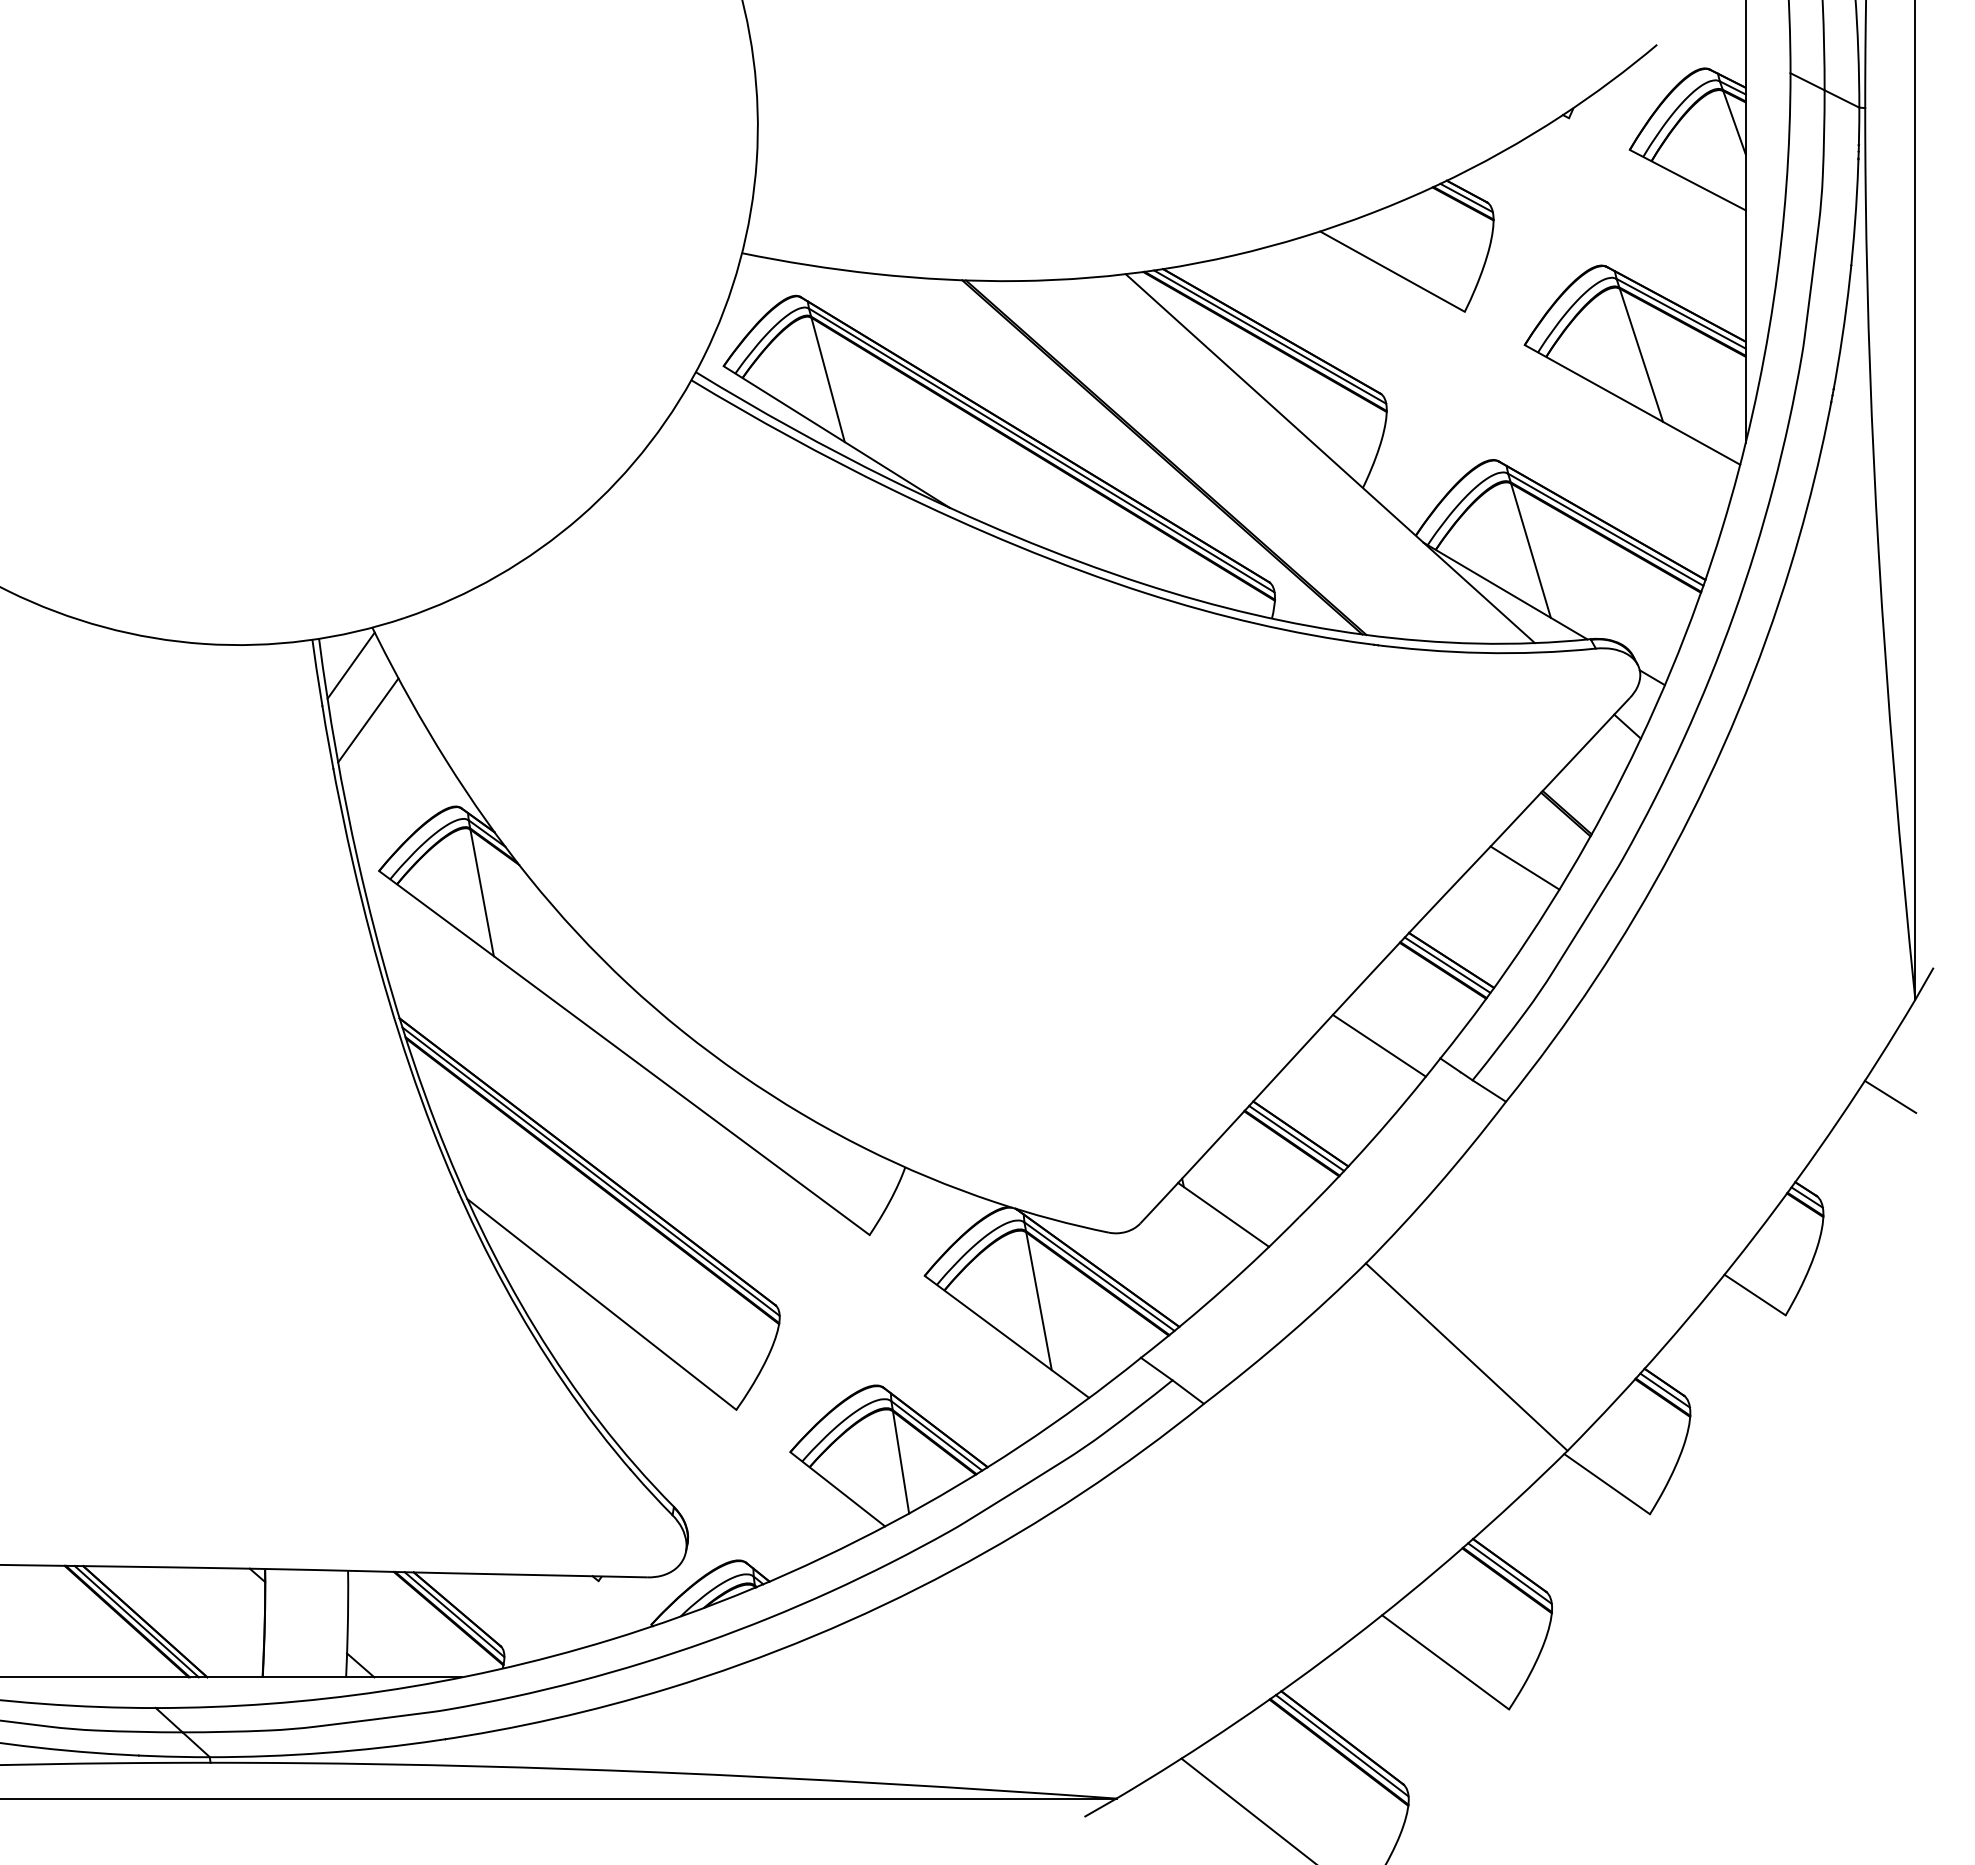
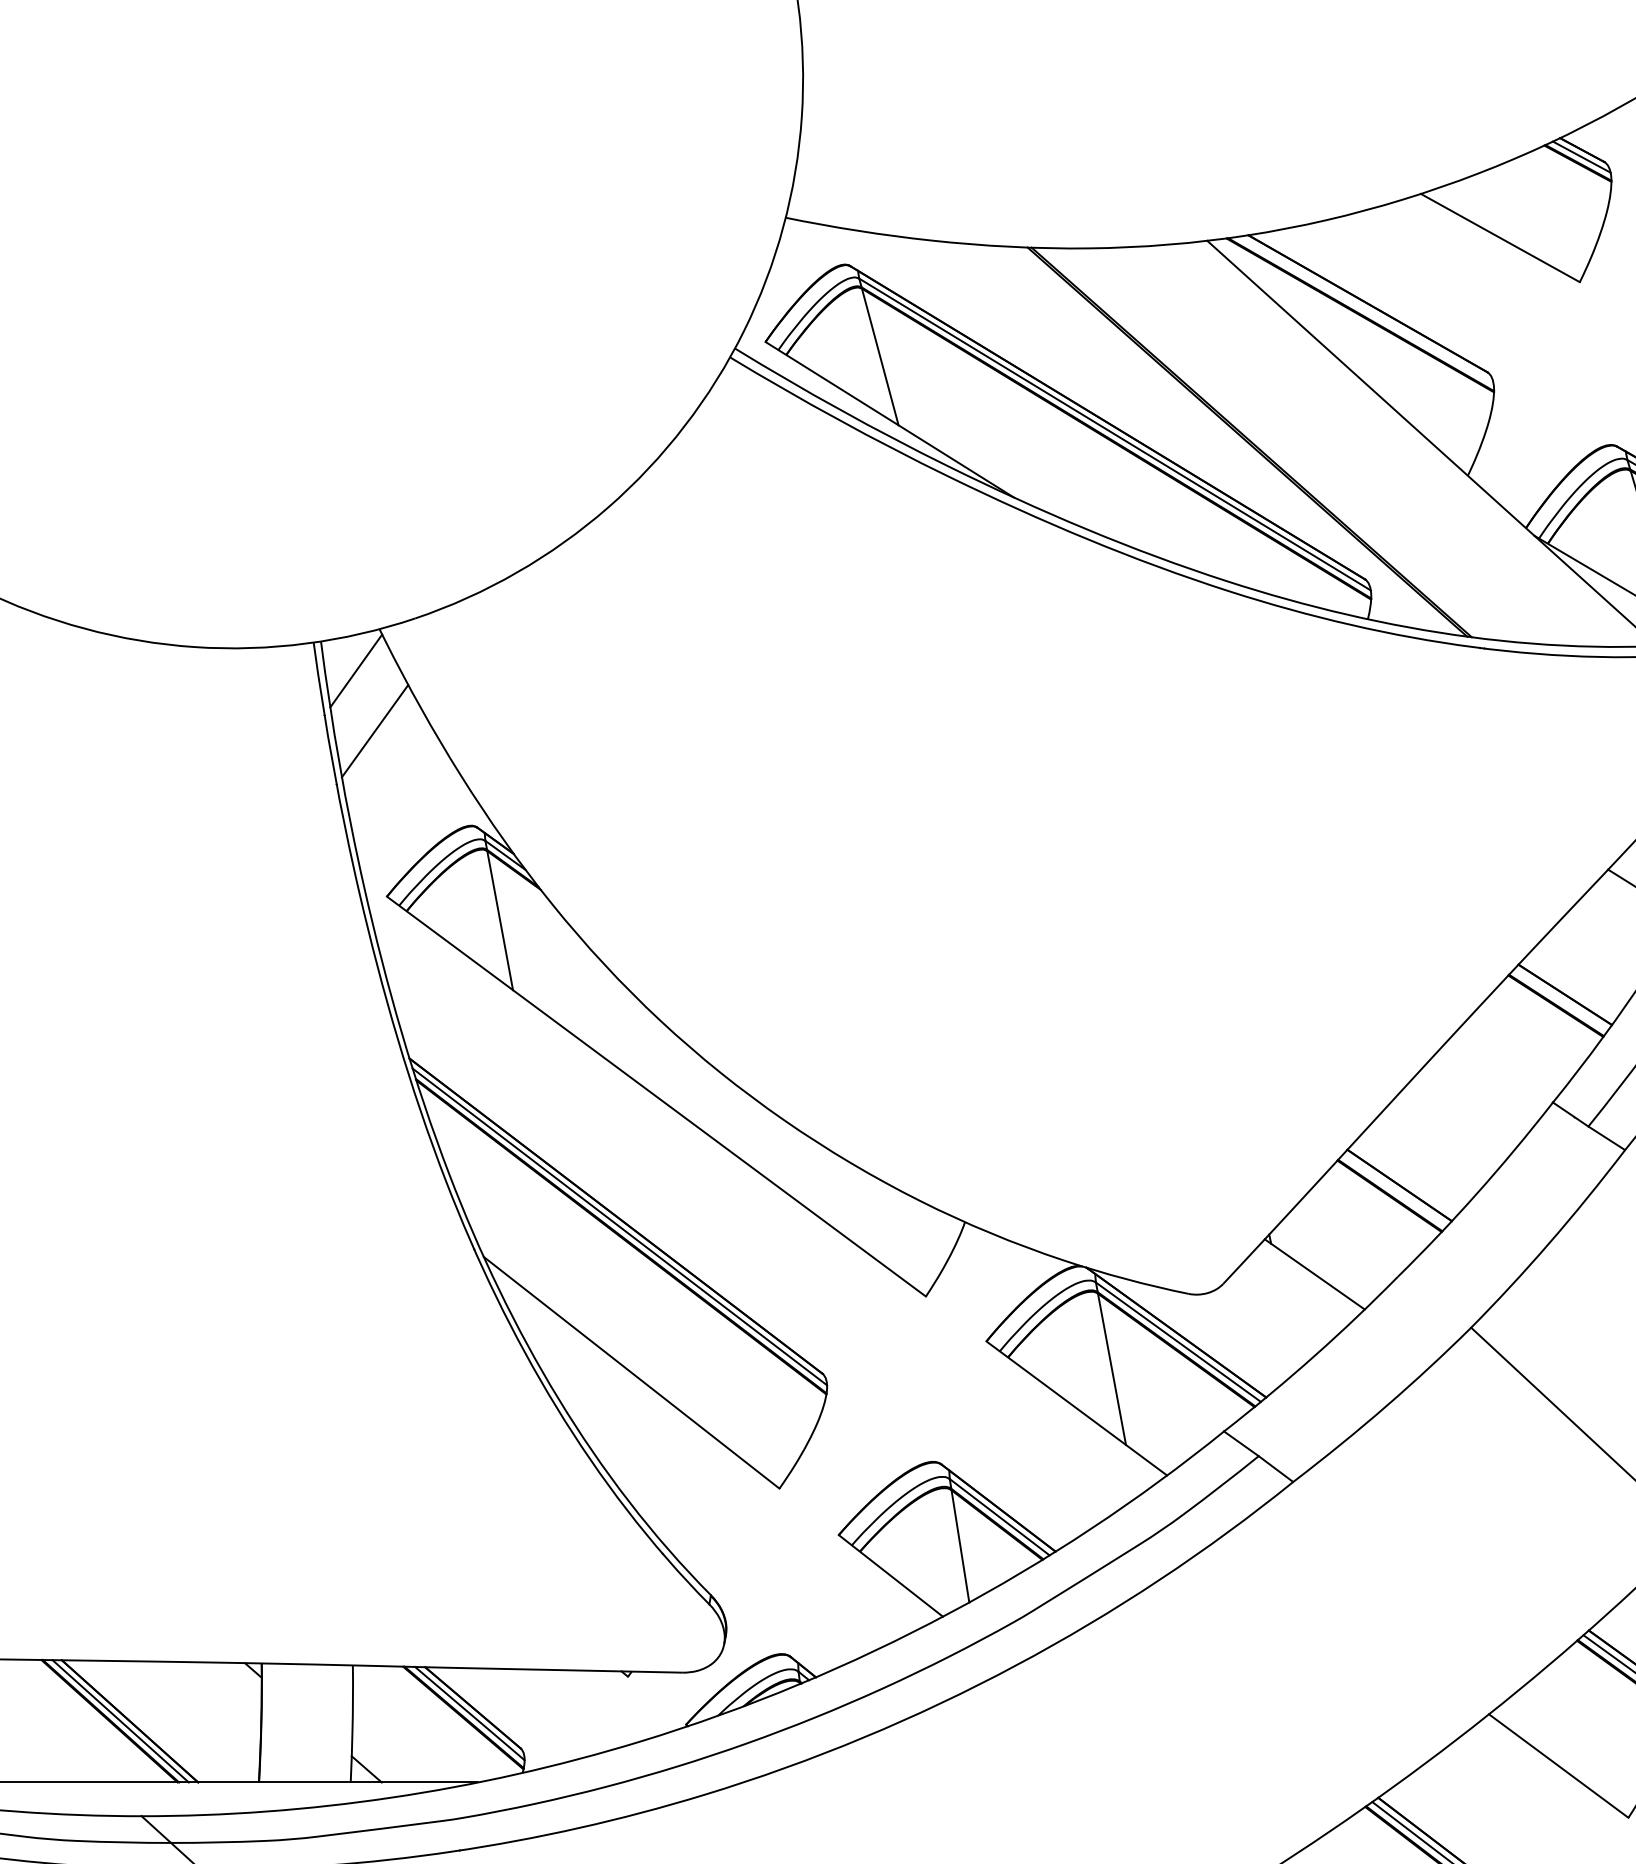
line: (1270, 336) -> (1366, 309), removed
line: (1447, 964) -> (1560, 999), removed
line: (1378, 1045) -> (1484, 1088), removed
line: (1296, 1138) -> (1394, 1190), removed

